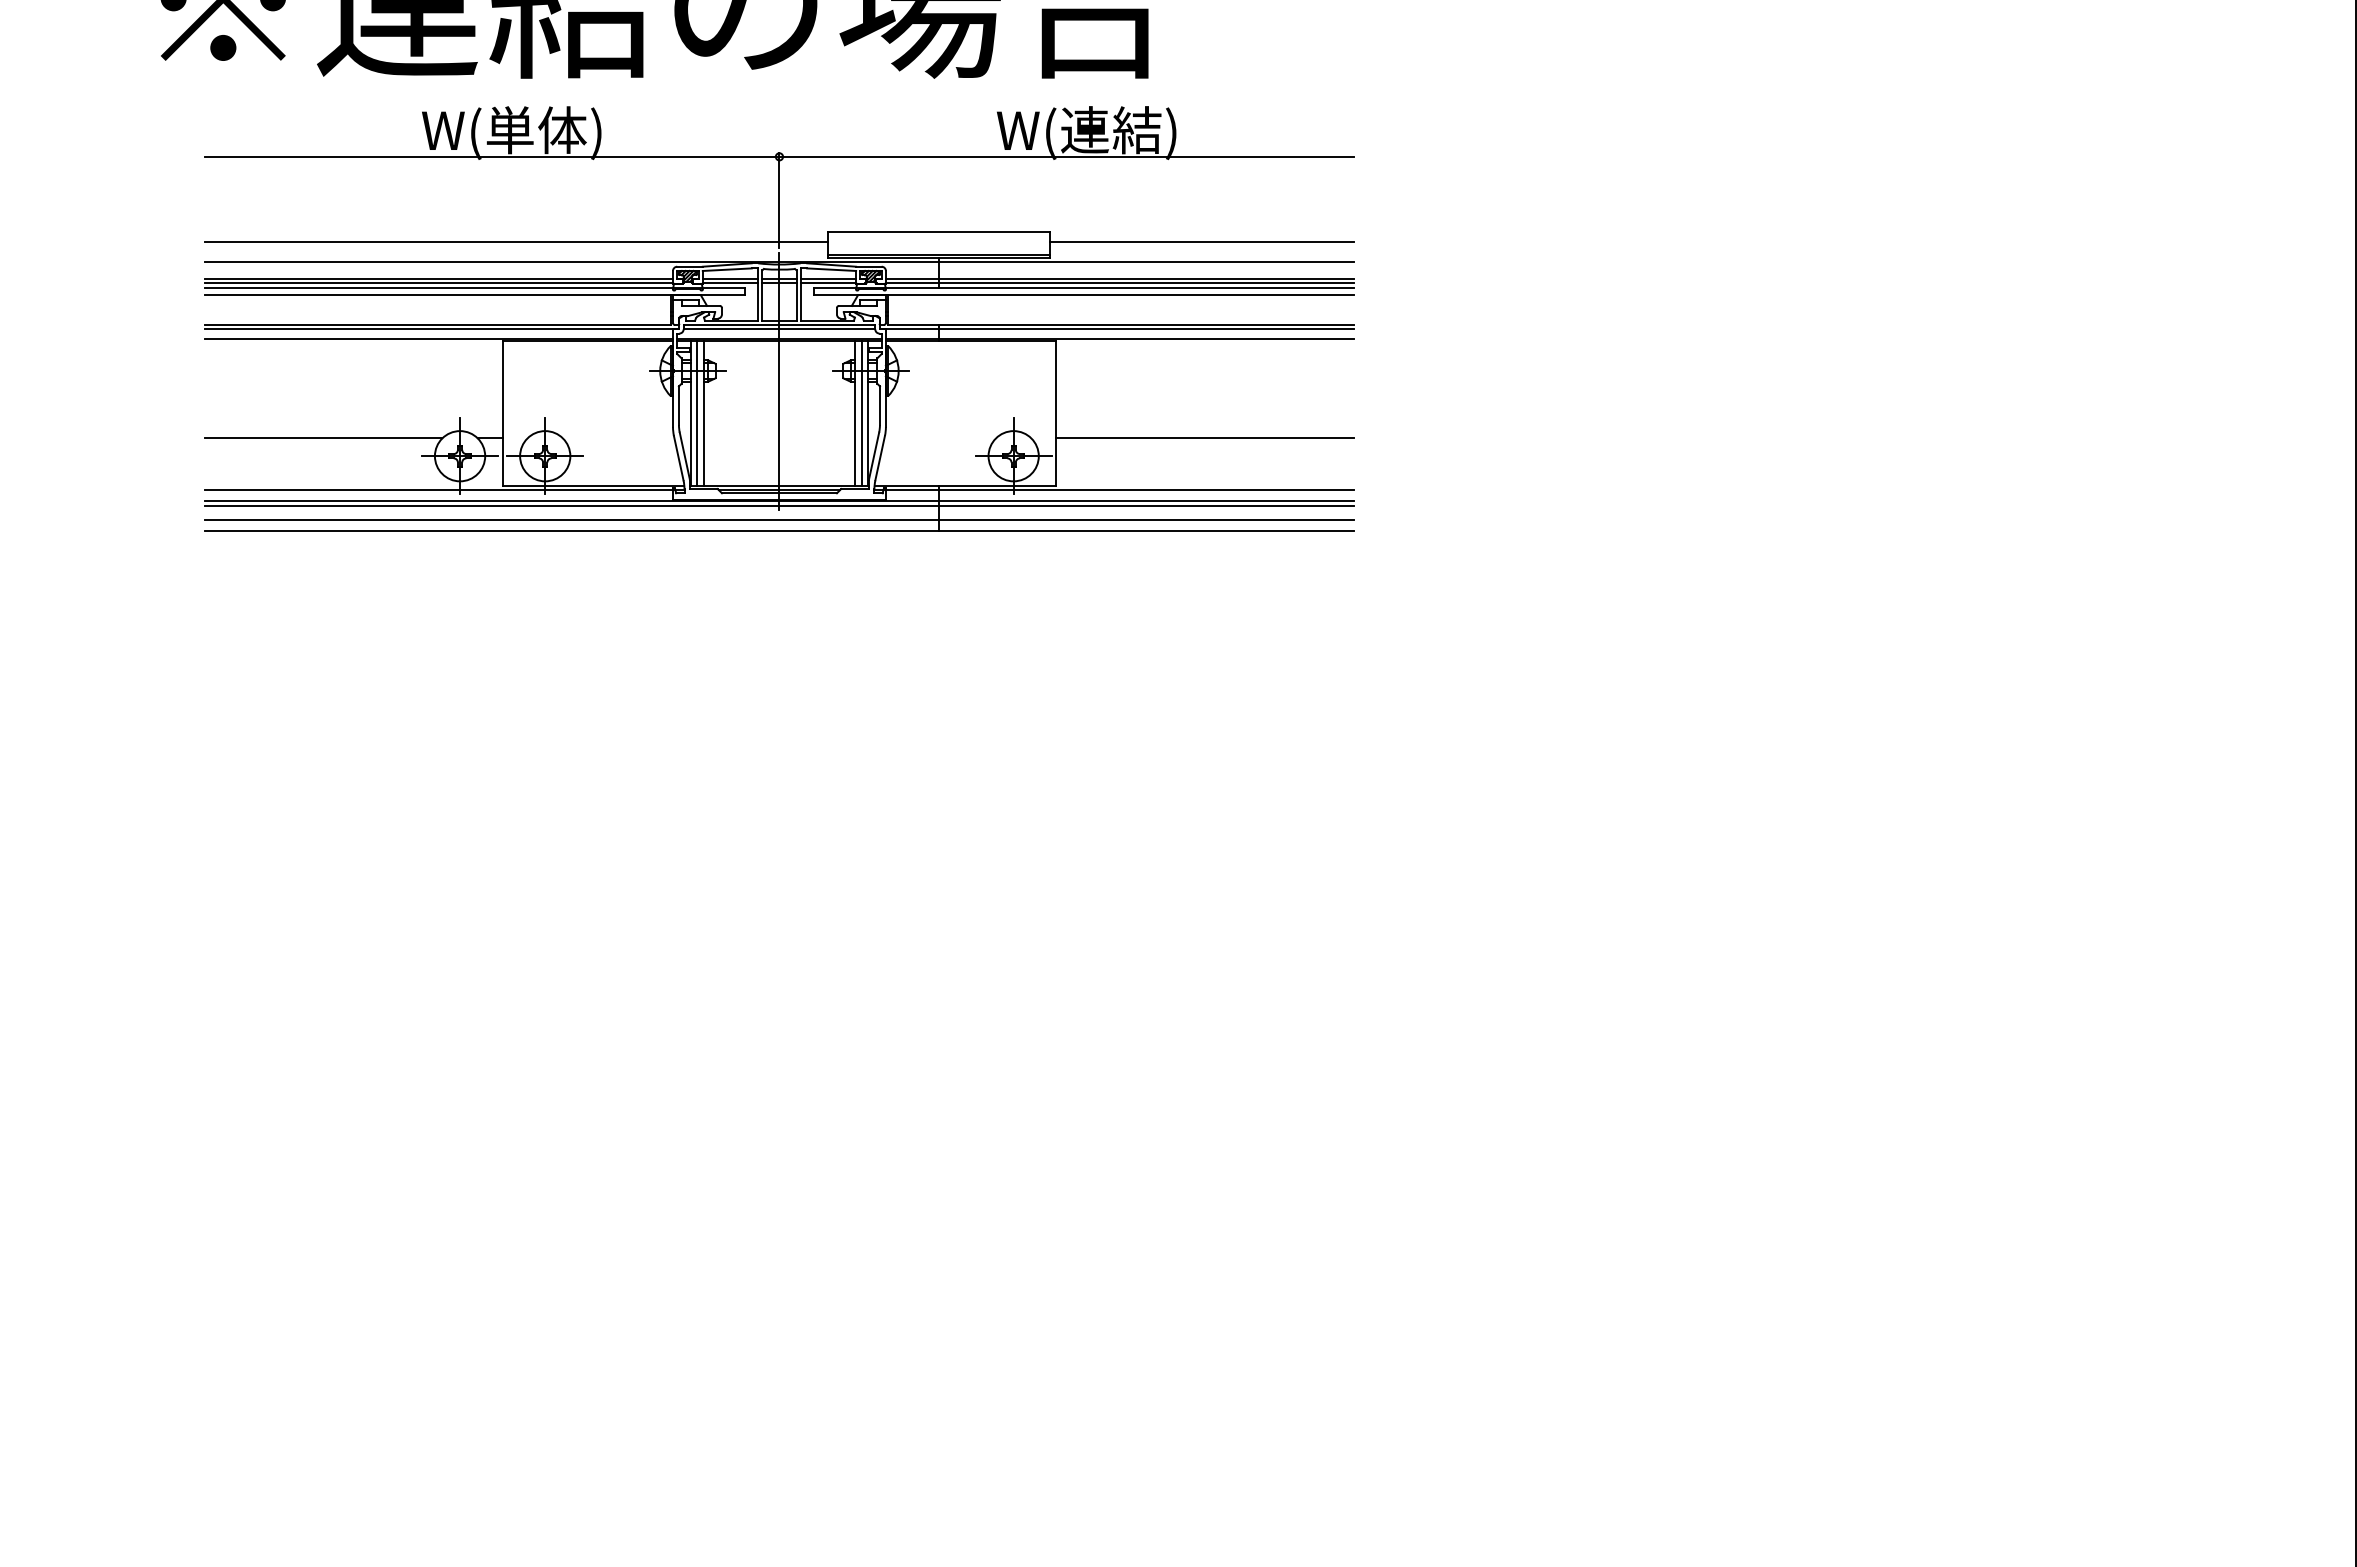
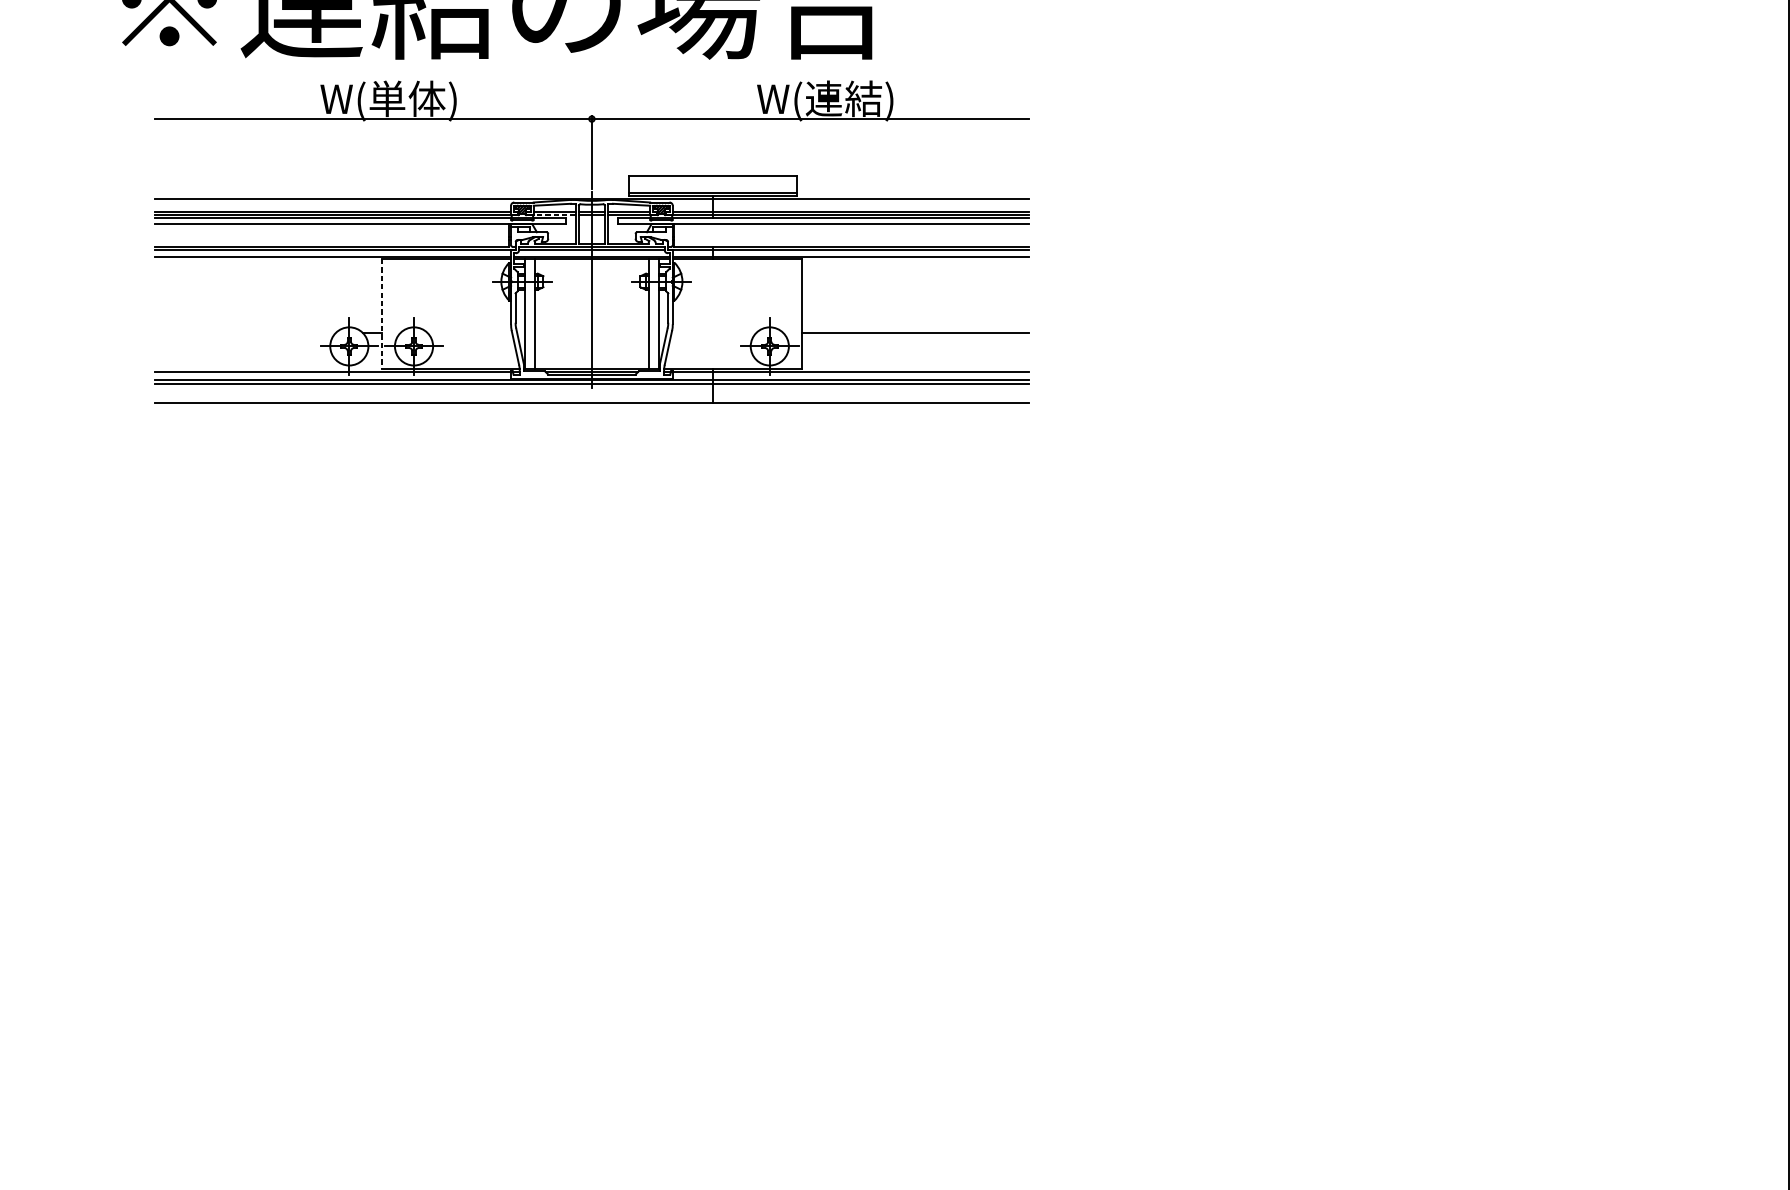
line: (516, 242) -> (392, 184), removed
line: (1201, 242) -> (912, 184), removed
line: (730, 283) -> (554, 215), solid -> dashed
line: (697, 413) -> (529, 313), removed
line: (861, 413) -> (654, 313), removed
line: (502, 414) -> (381, 314), solid -> dashed
line: (323, 438) -> (245, 332), removed
line: (779, 519) -> (591, 394), removed

